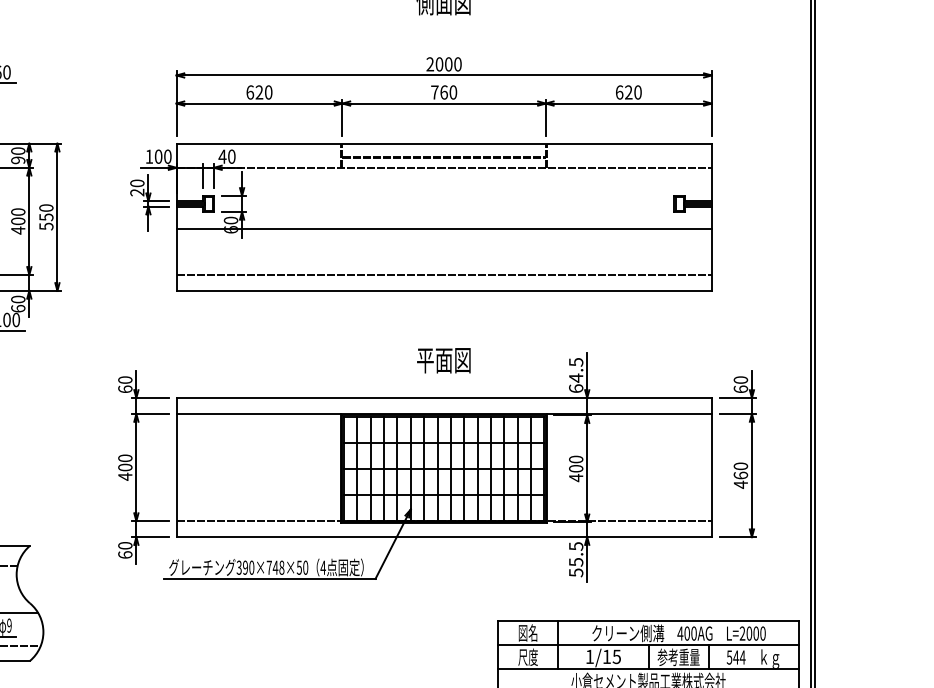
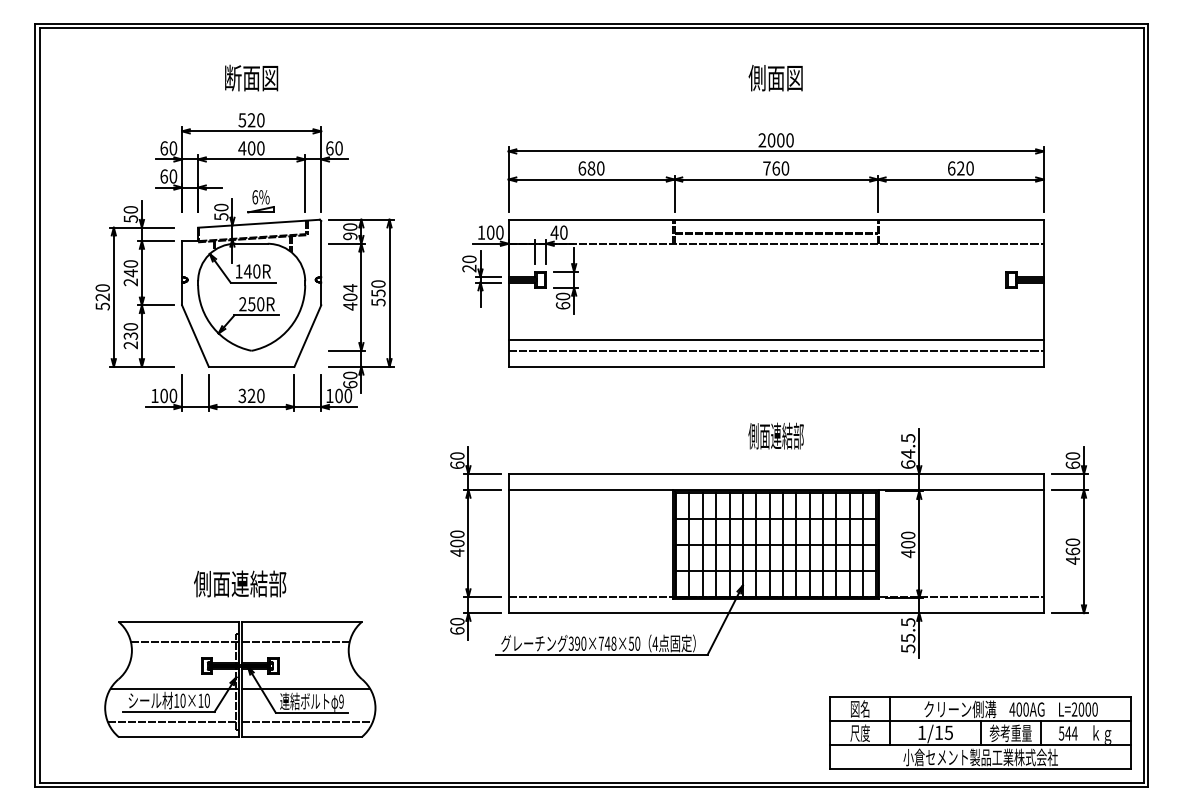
text: (259, 92) -> (591, 168), 620 -> 680
text: (18, 212) -> (350, 288), 400 -> 404
line: (443, 229) -> (775, 340), moved
text: (443, 359) -> (775, 435), 平面図 -> 側面連結部

